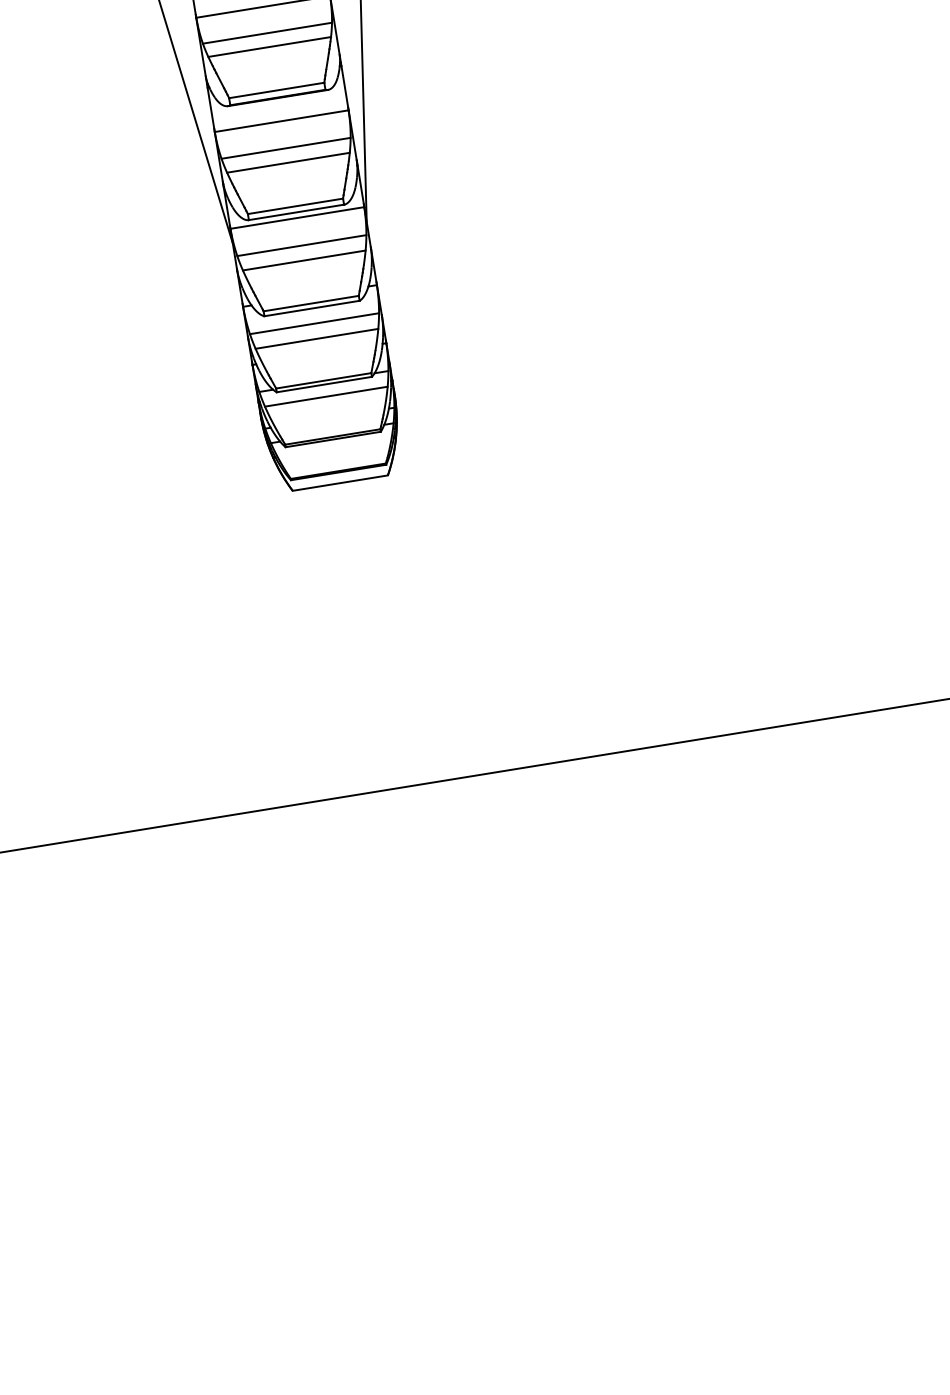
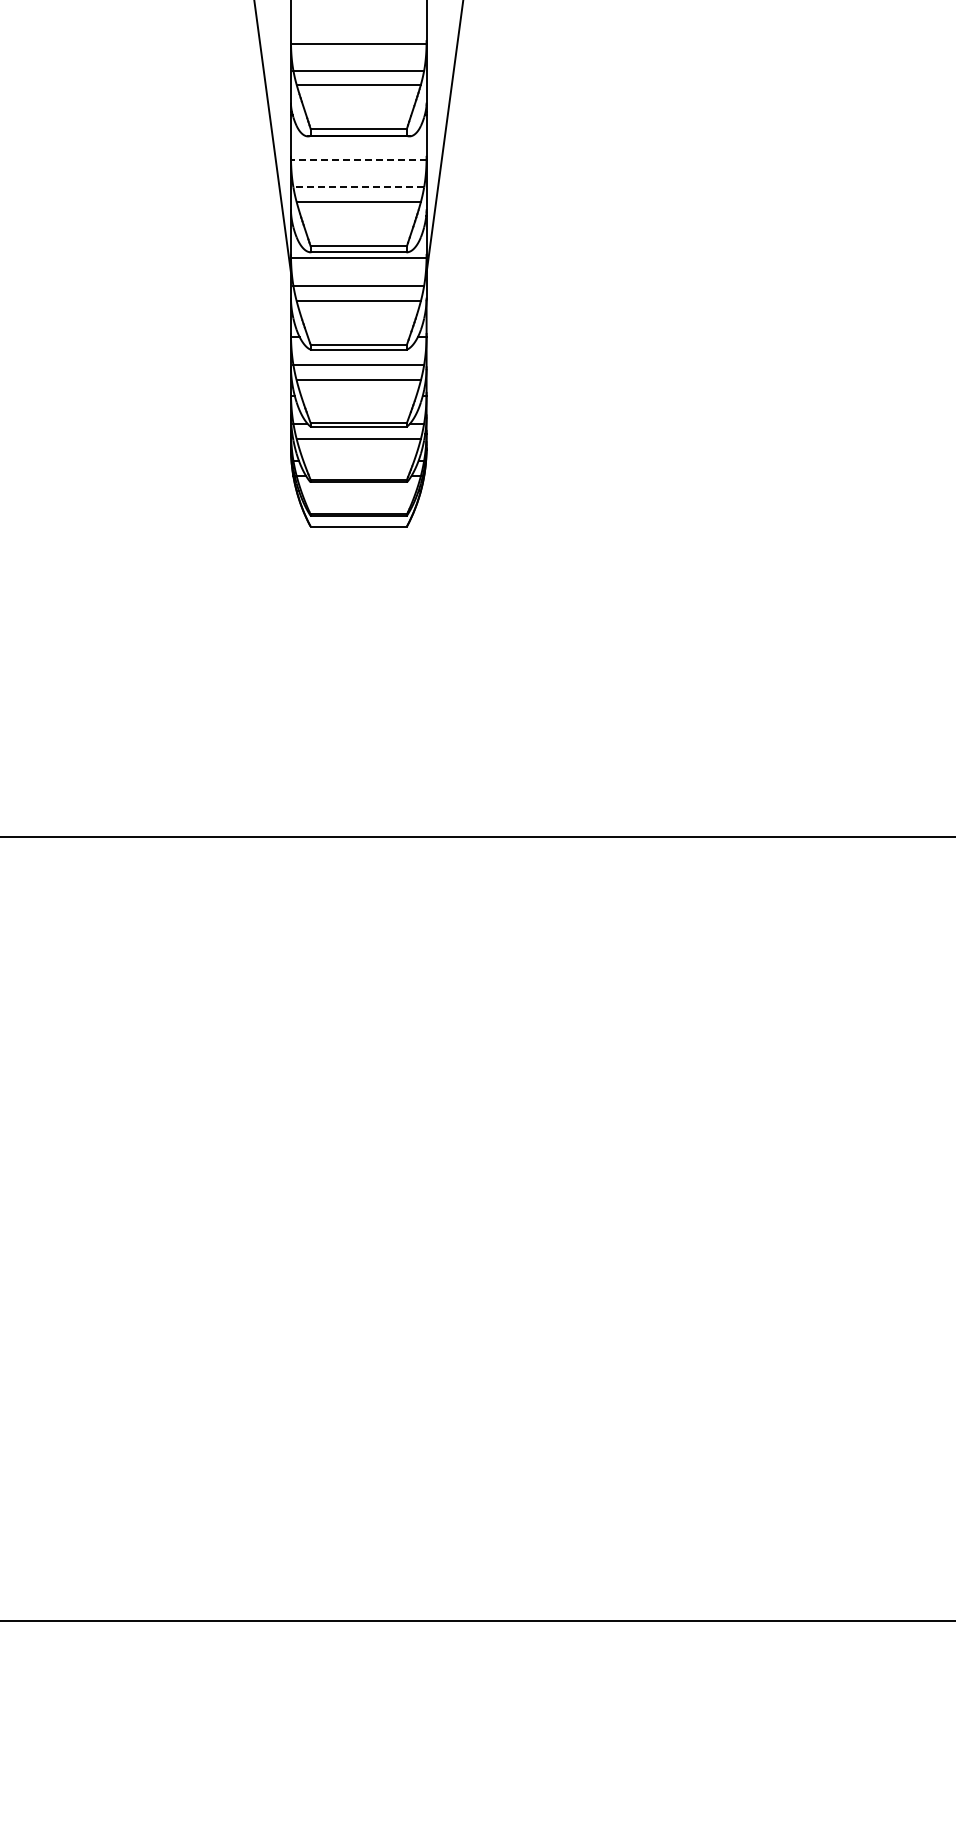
line: (281, 120) -> (358, 159), solid -> dashed
line: (285, 148) -> (358, 187), solid -> dashed

